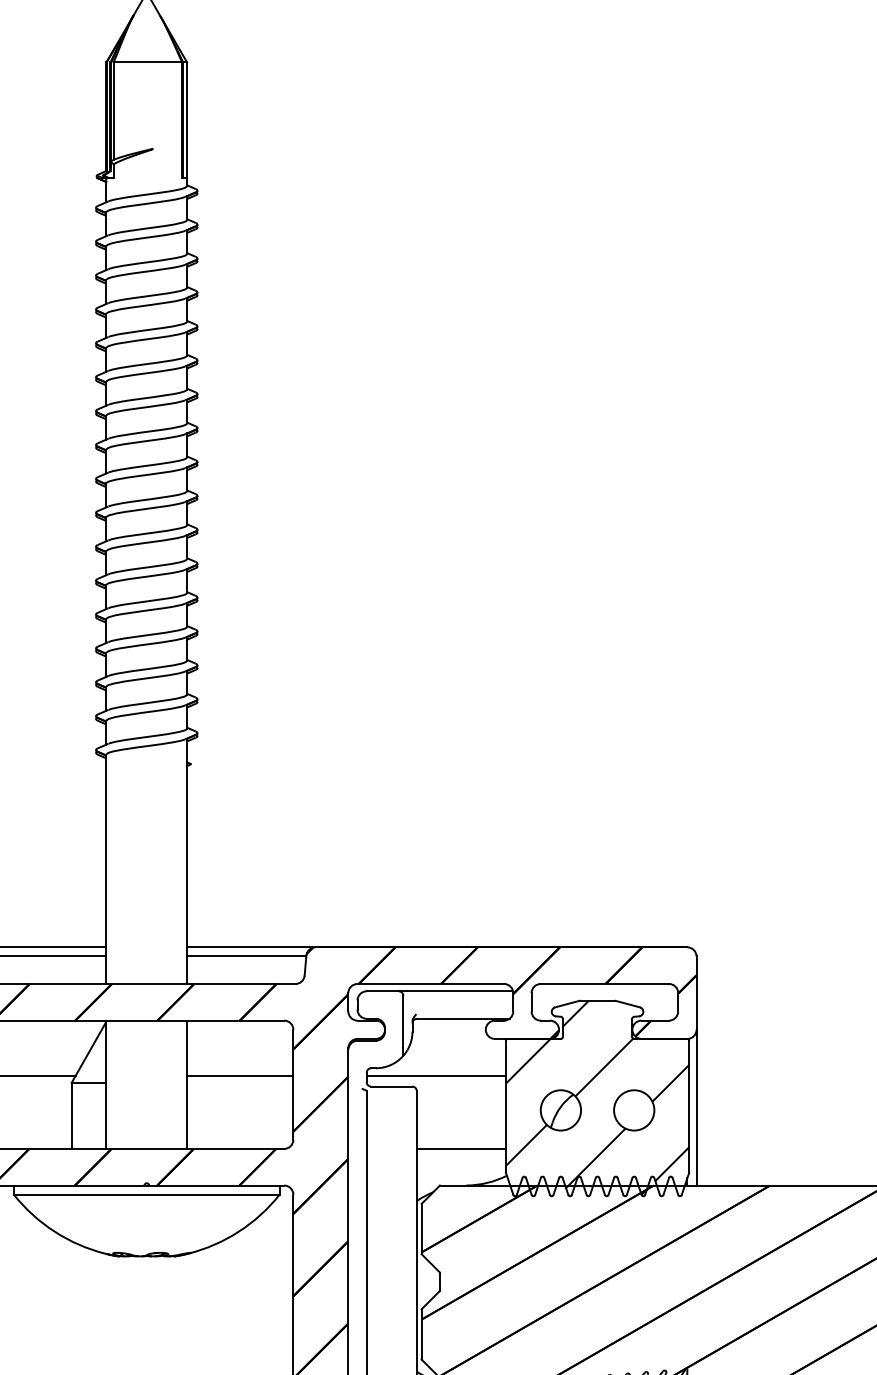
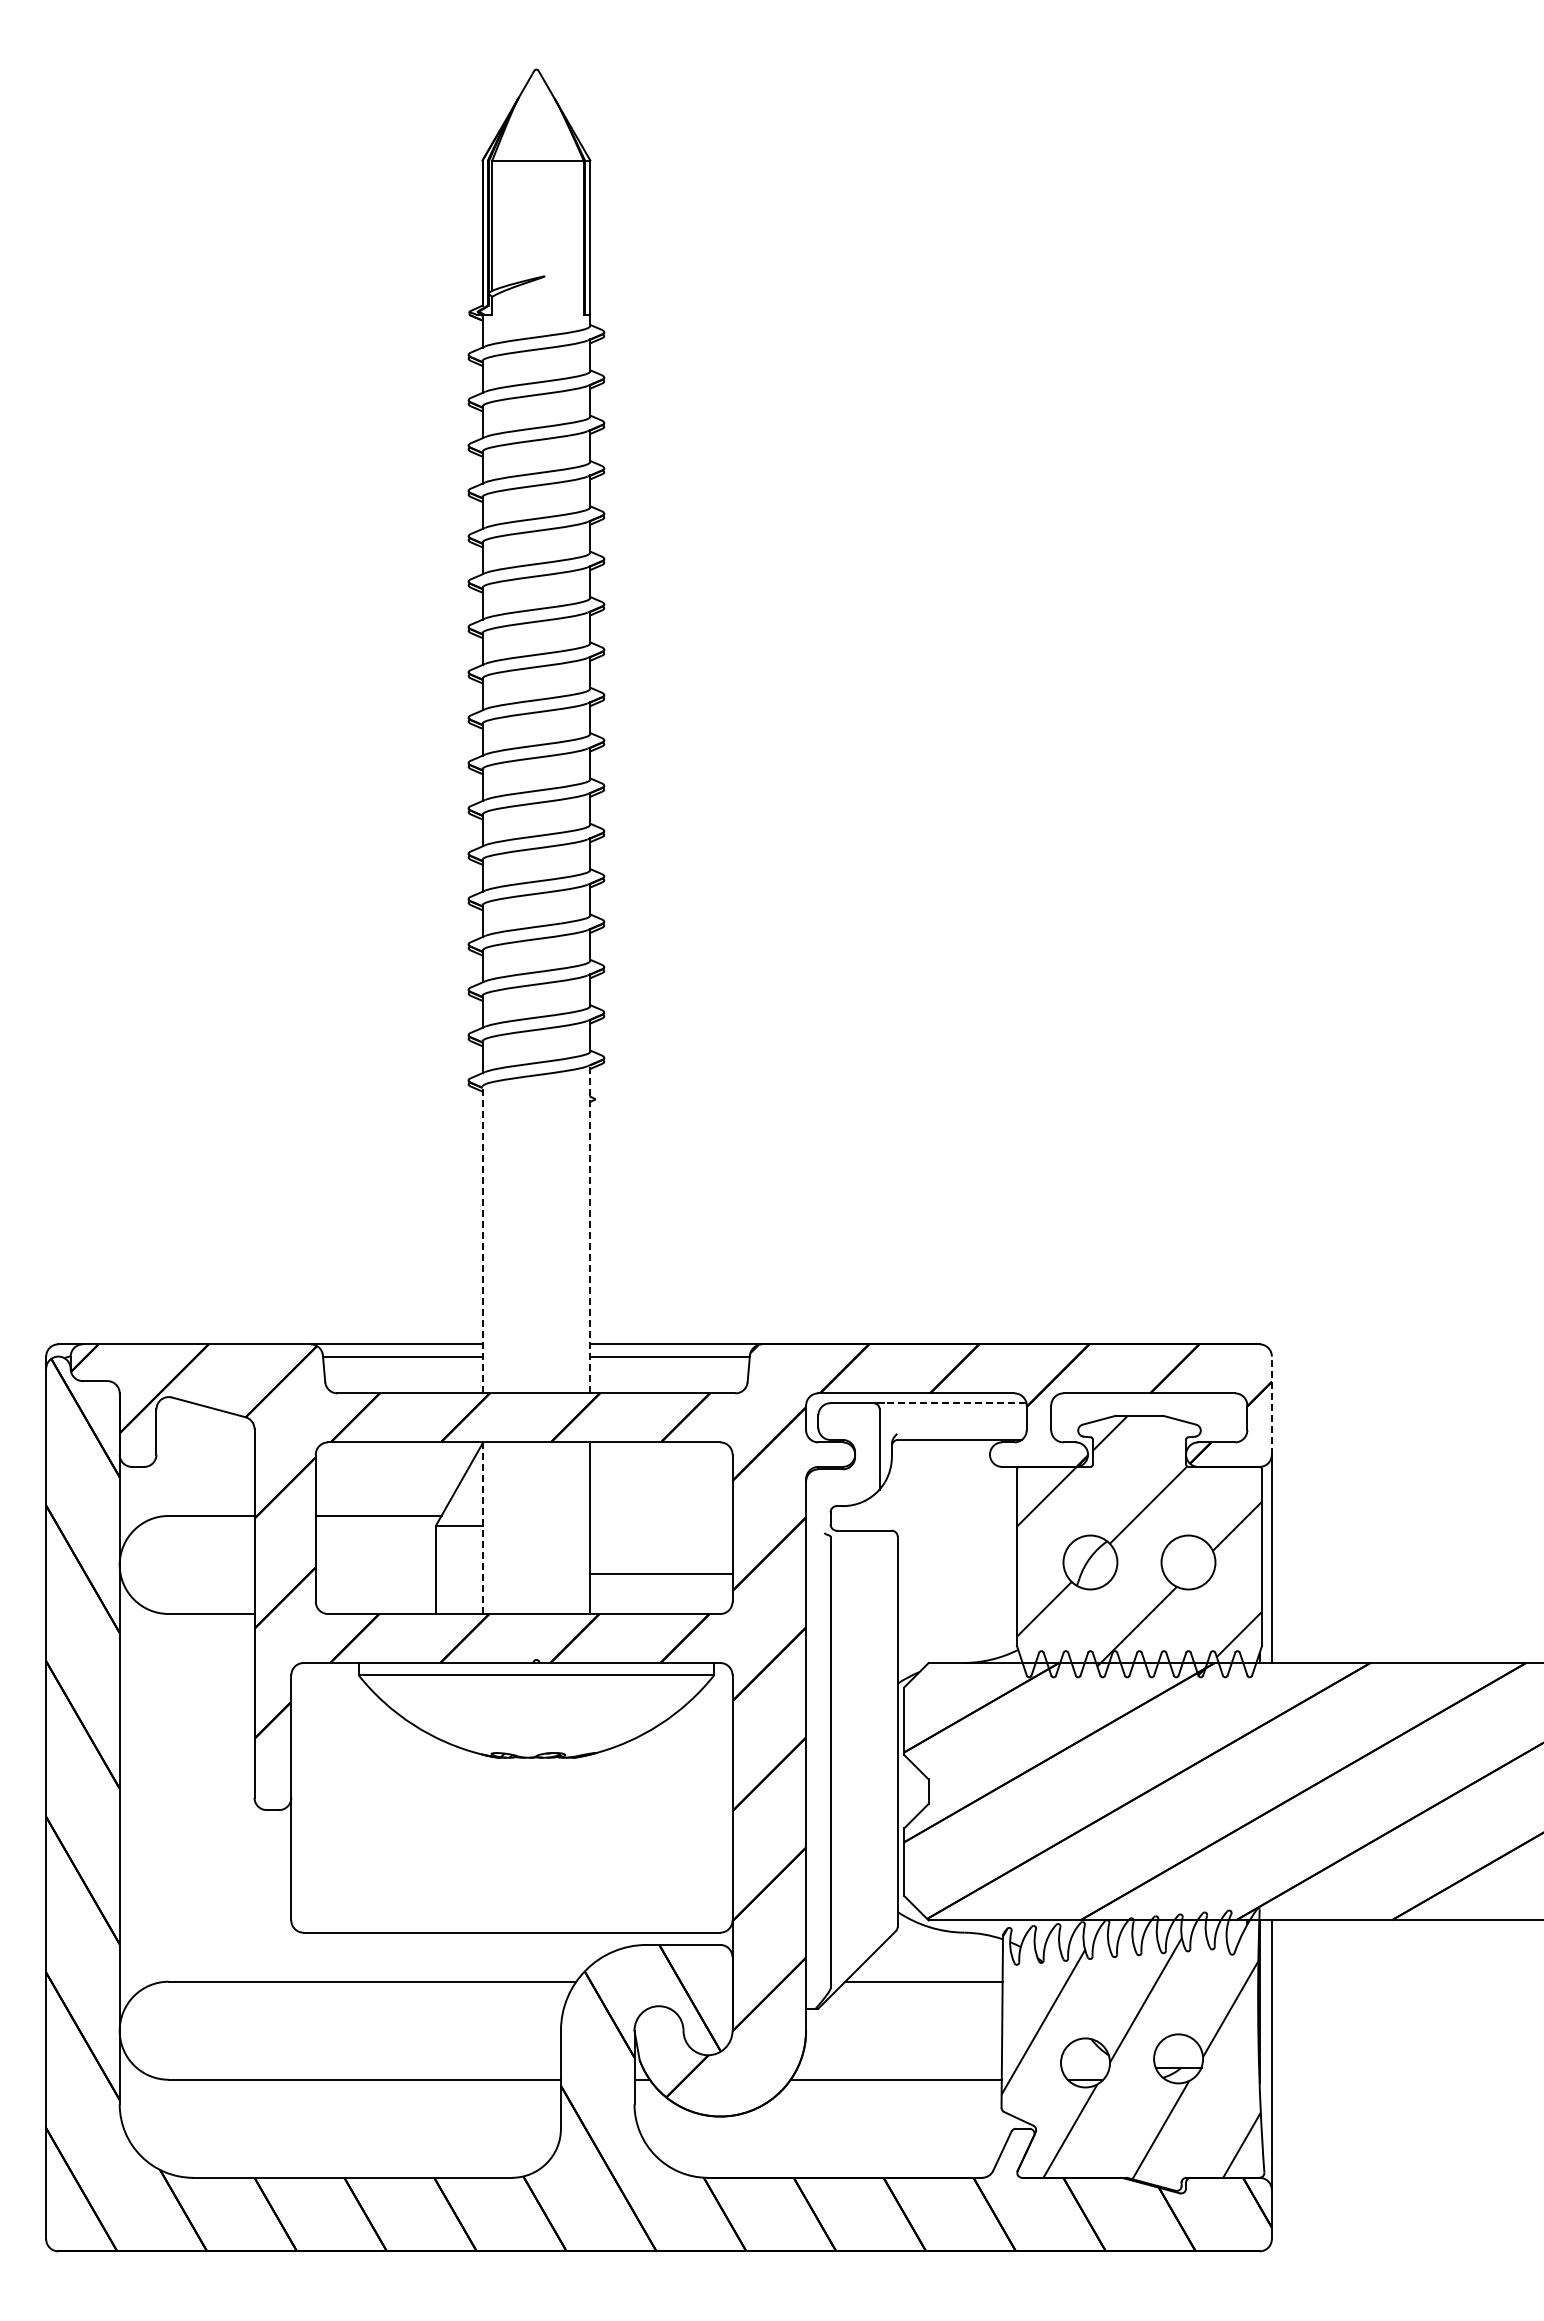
line: (187, 860) -> (590, 1228), solid -> dashed
line: (106, 868) -> (482, 1239), solid -> dashed
line: (459, 991) -> (954, 1403), solid -> dashed
line: (696, 993) -> (1271, 1405), solid -> dashed
line: (240, 1075) -> (661, 1573), moved
line: (436, 1075) -> (923, 1515), removed
line: (106, 1084) -> (482, 1528), solid -> dashed
line: (460, 1149) -> (956, 1614), removed

